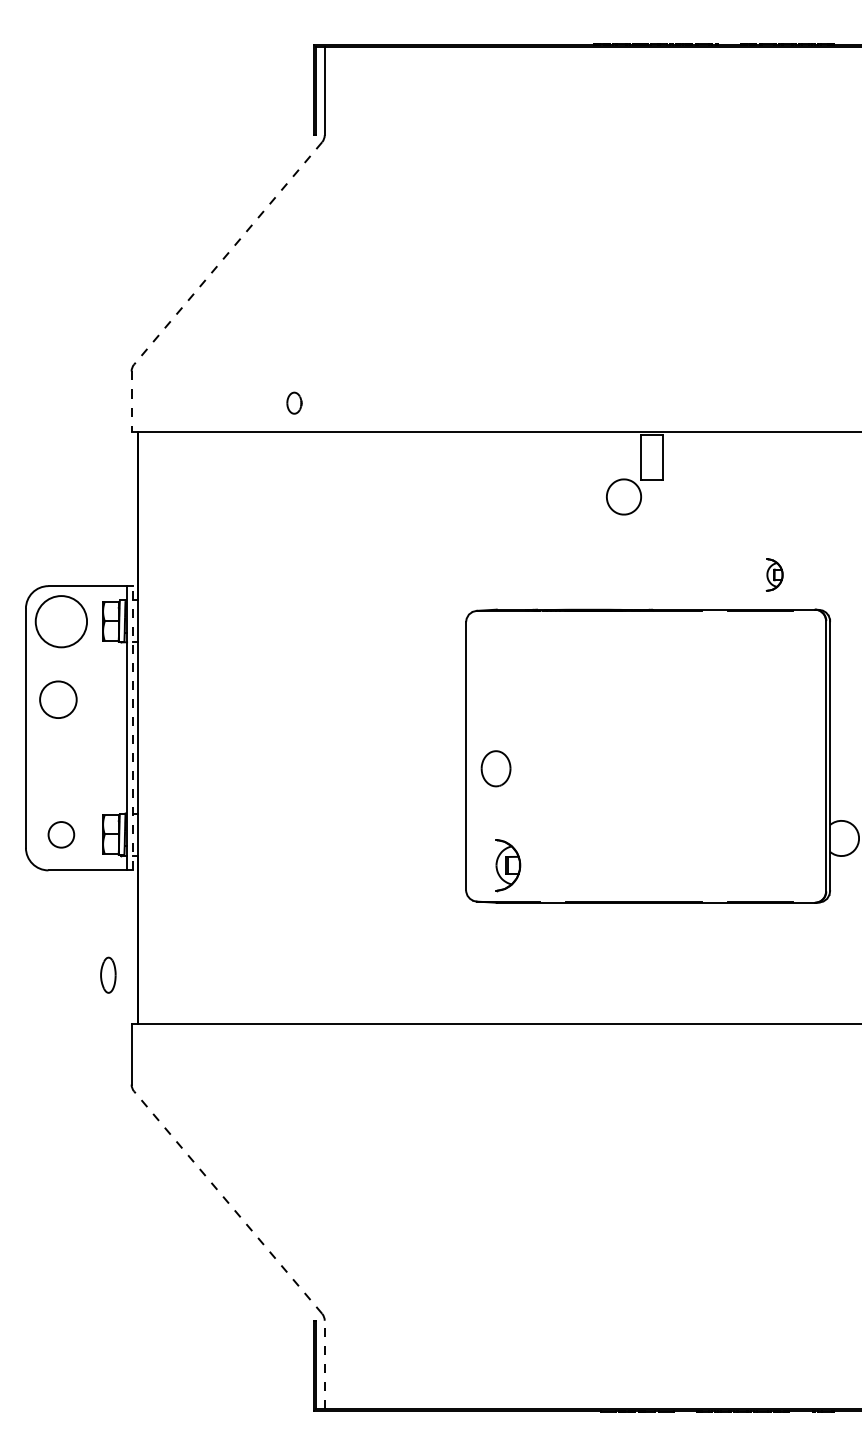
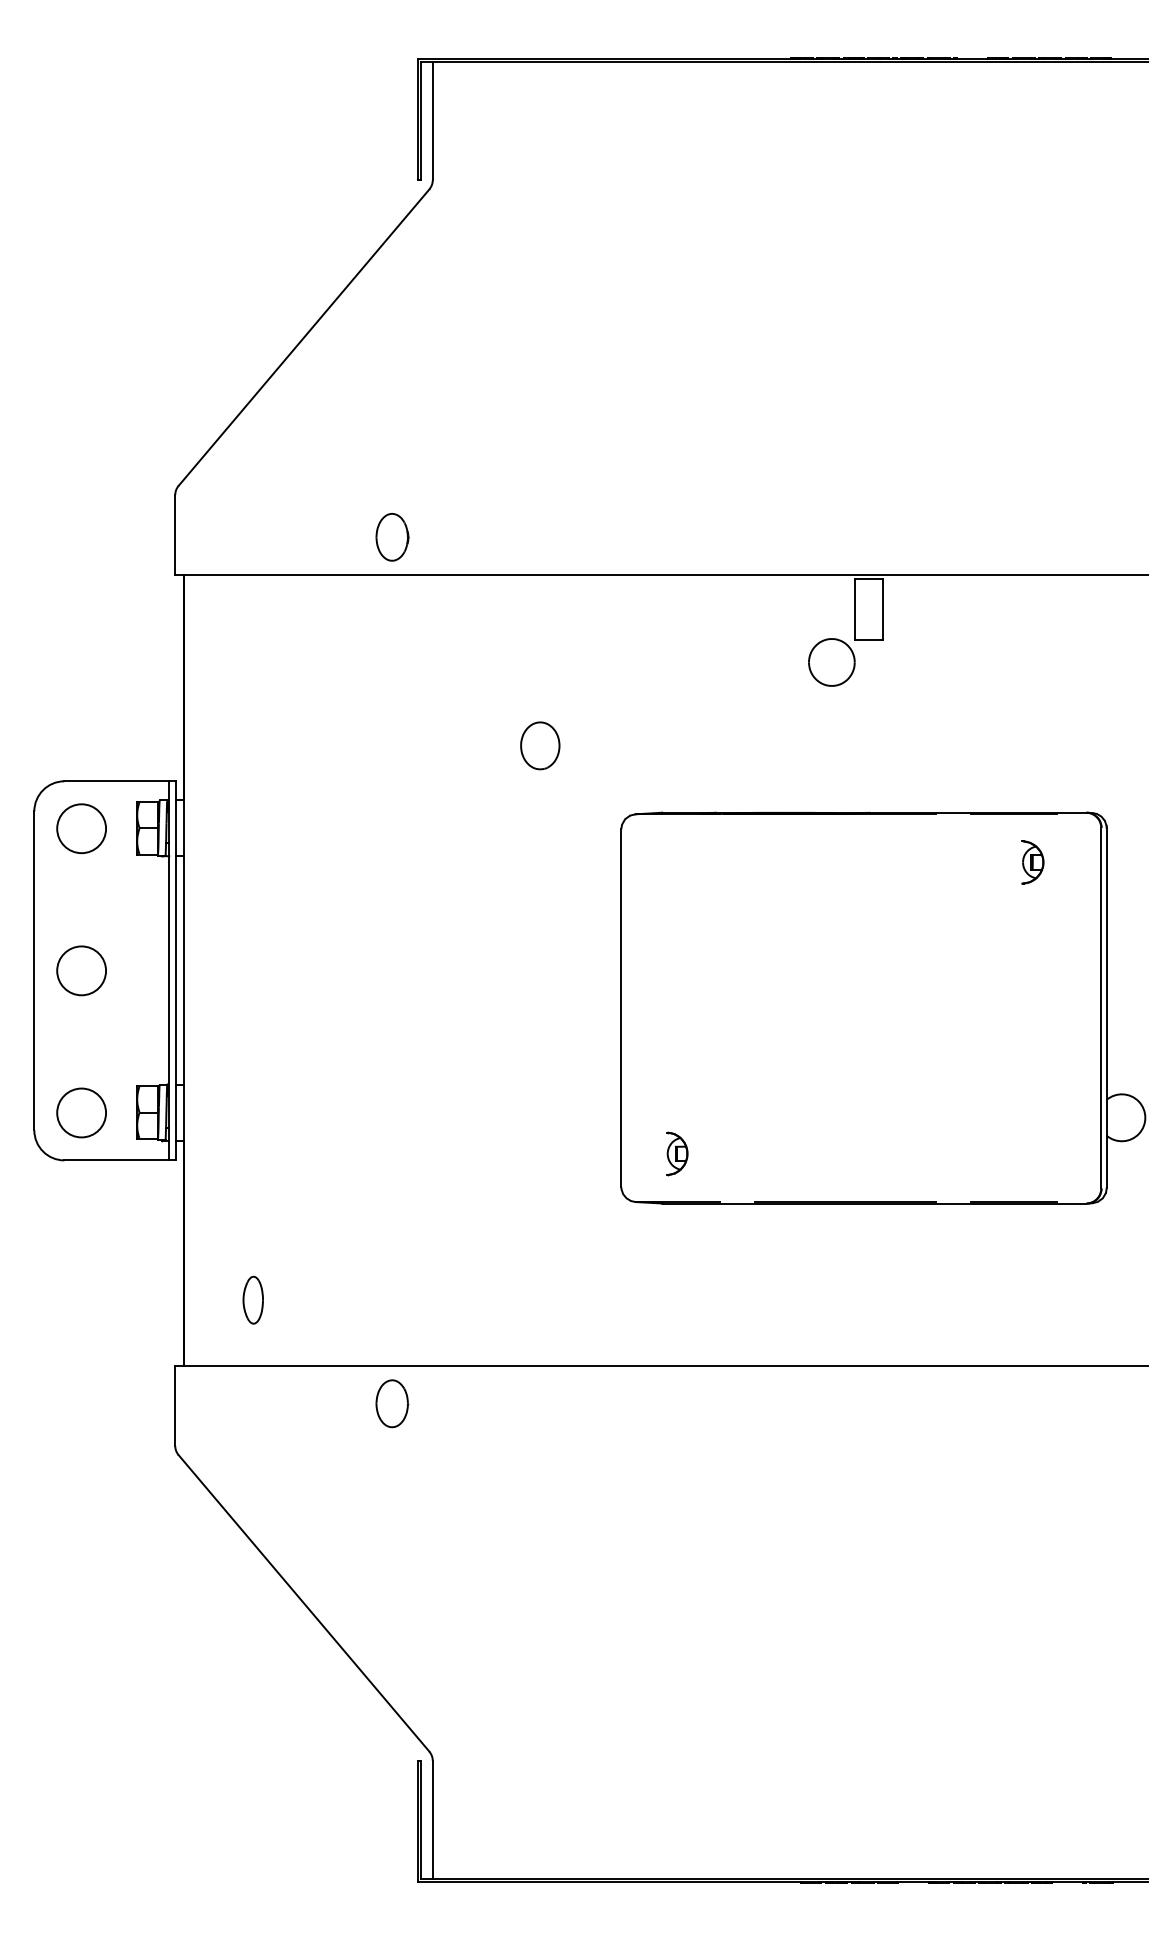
line: (227, 254) -> (303, 338), dashed -> solid
line: (131, 401) -> (175, 535), dashed -> solid
part: (294, 403) -> (392, 537), size x1.67
part: (774, 575) -> (1032, 862), moved
circle: (61, 621) -> (81, 828), size x0.71
circle: (58, 699) -> (81, 970), moved
line: (132, 728) -> (176, 970), dashed -> solid
part: (496, 768) -> (540, 745), moved
circle: (61, 834) -> (81, 1112), size x1.43
part: (508, 865) -> (677, 1153), size x0.62
part: (107, 974) -> (252, 1299), moved
part: (294, 1052) -> (392, 1403), added
line: (227, 1202) -> (303, 1603), dashed -> solid
line: (324, 1364) -> (432, 1819), dashed -> solid

